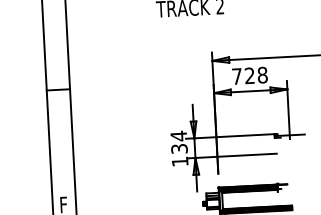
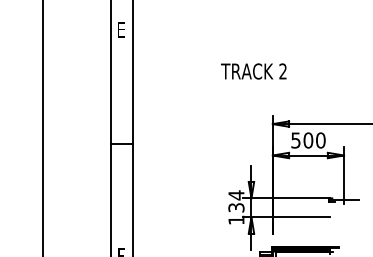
text: (249, 75) -> (308, 140), 728 -> 500

